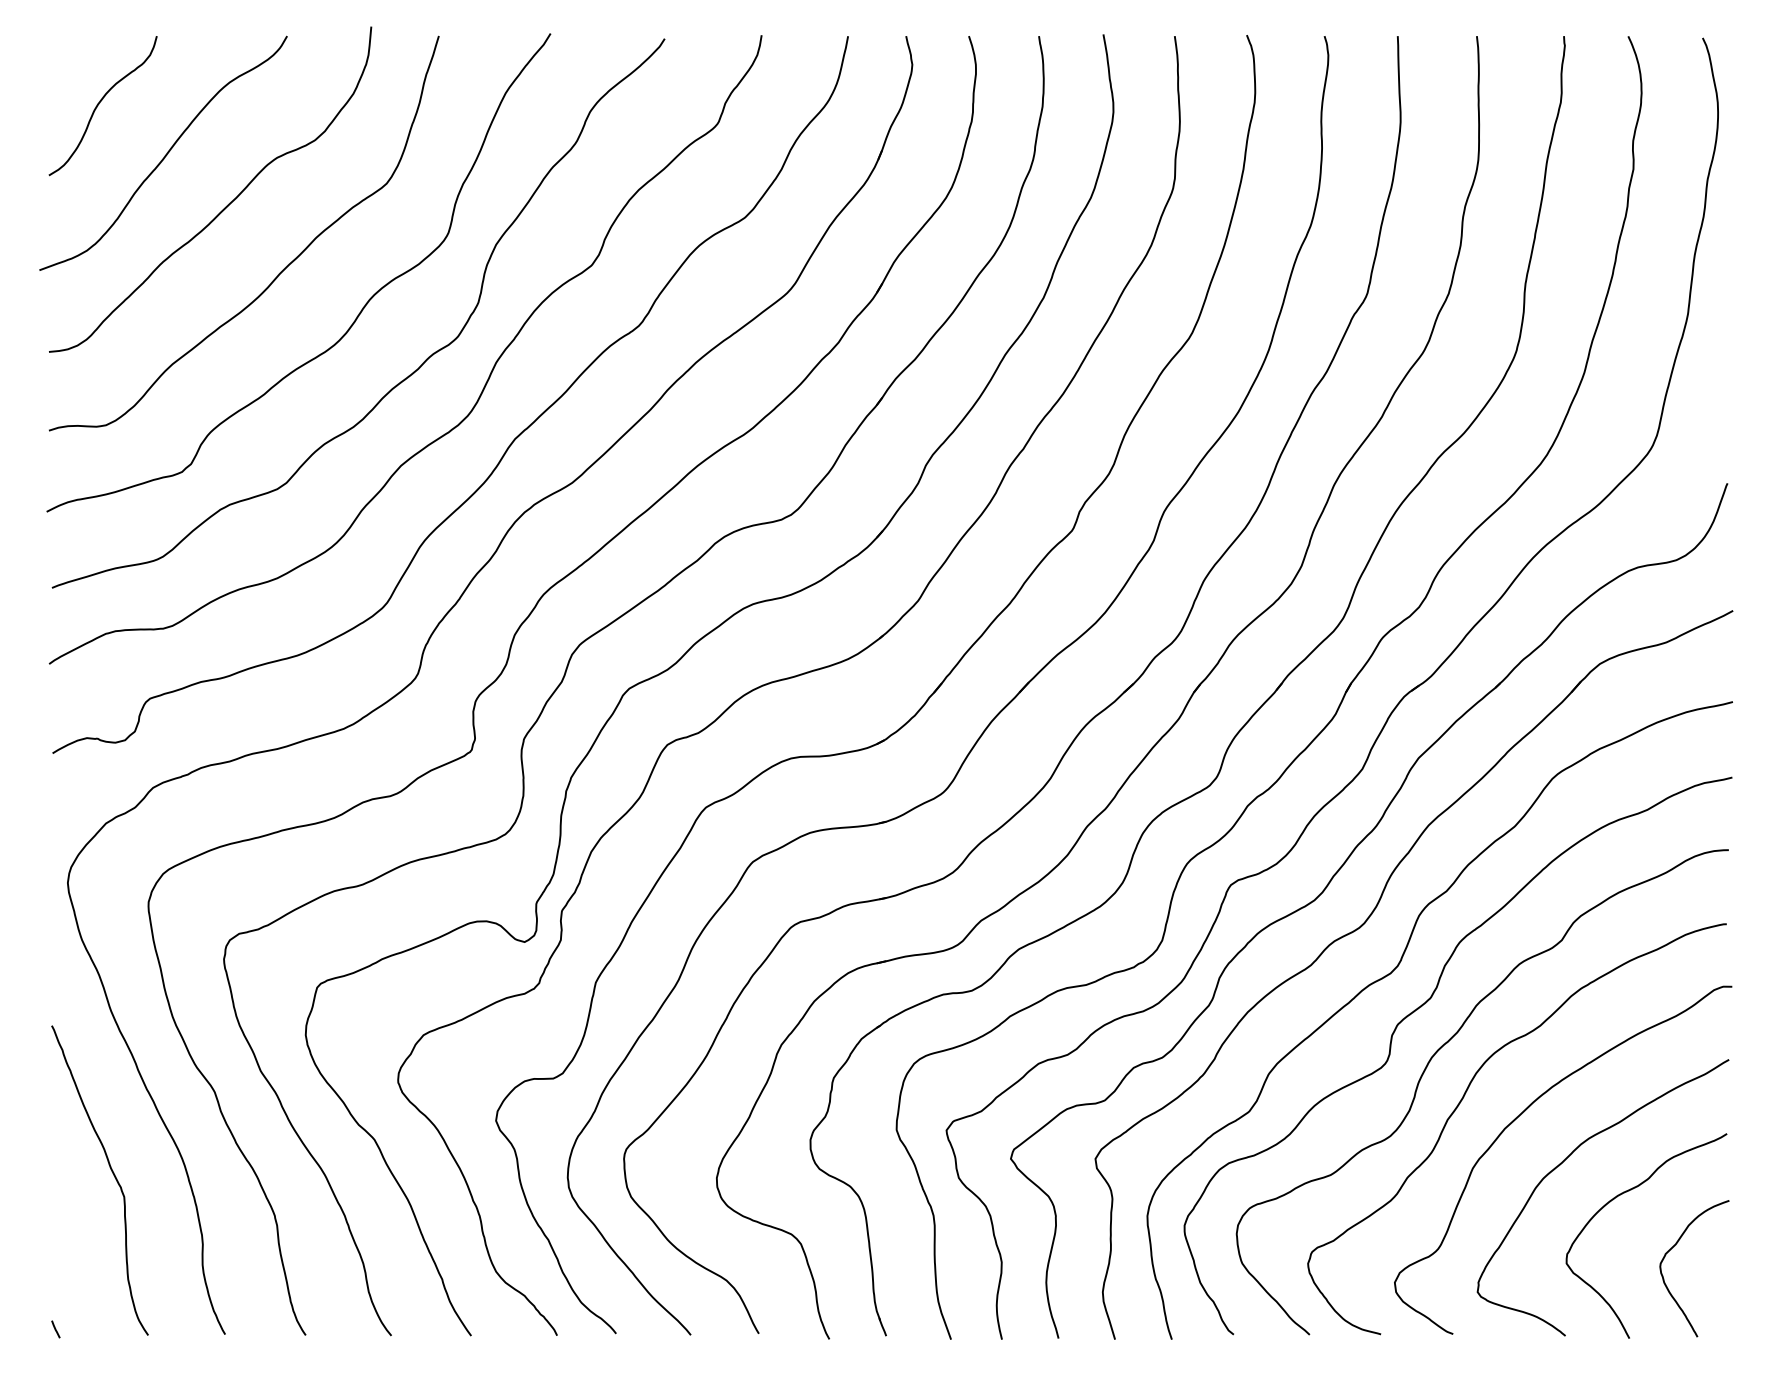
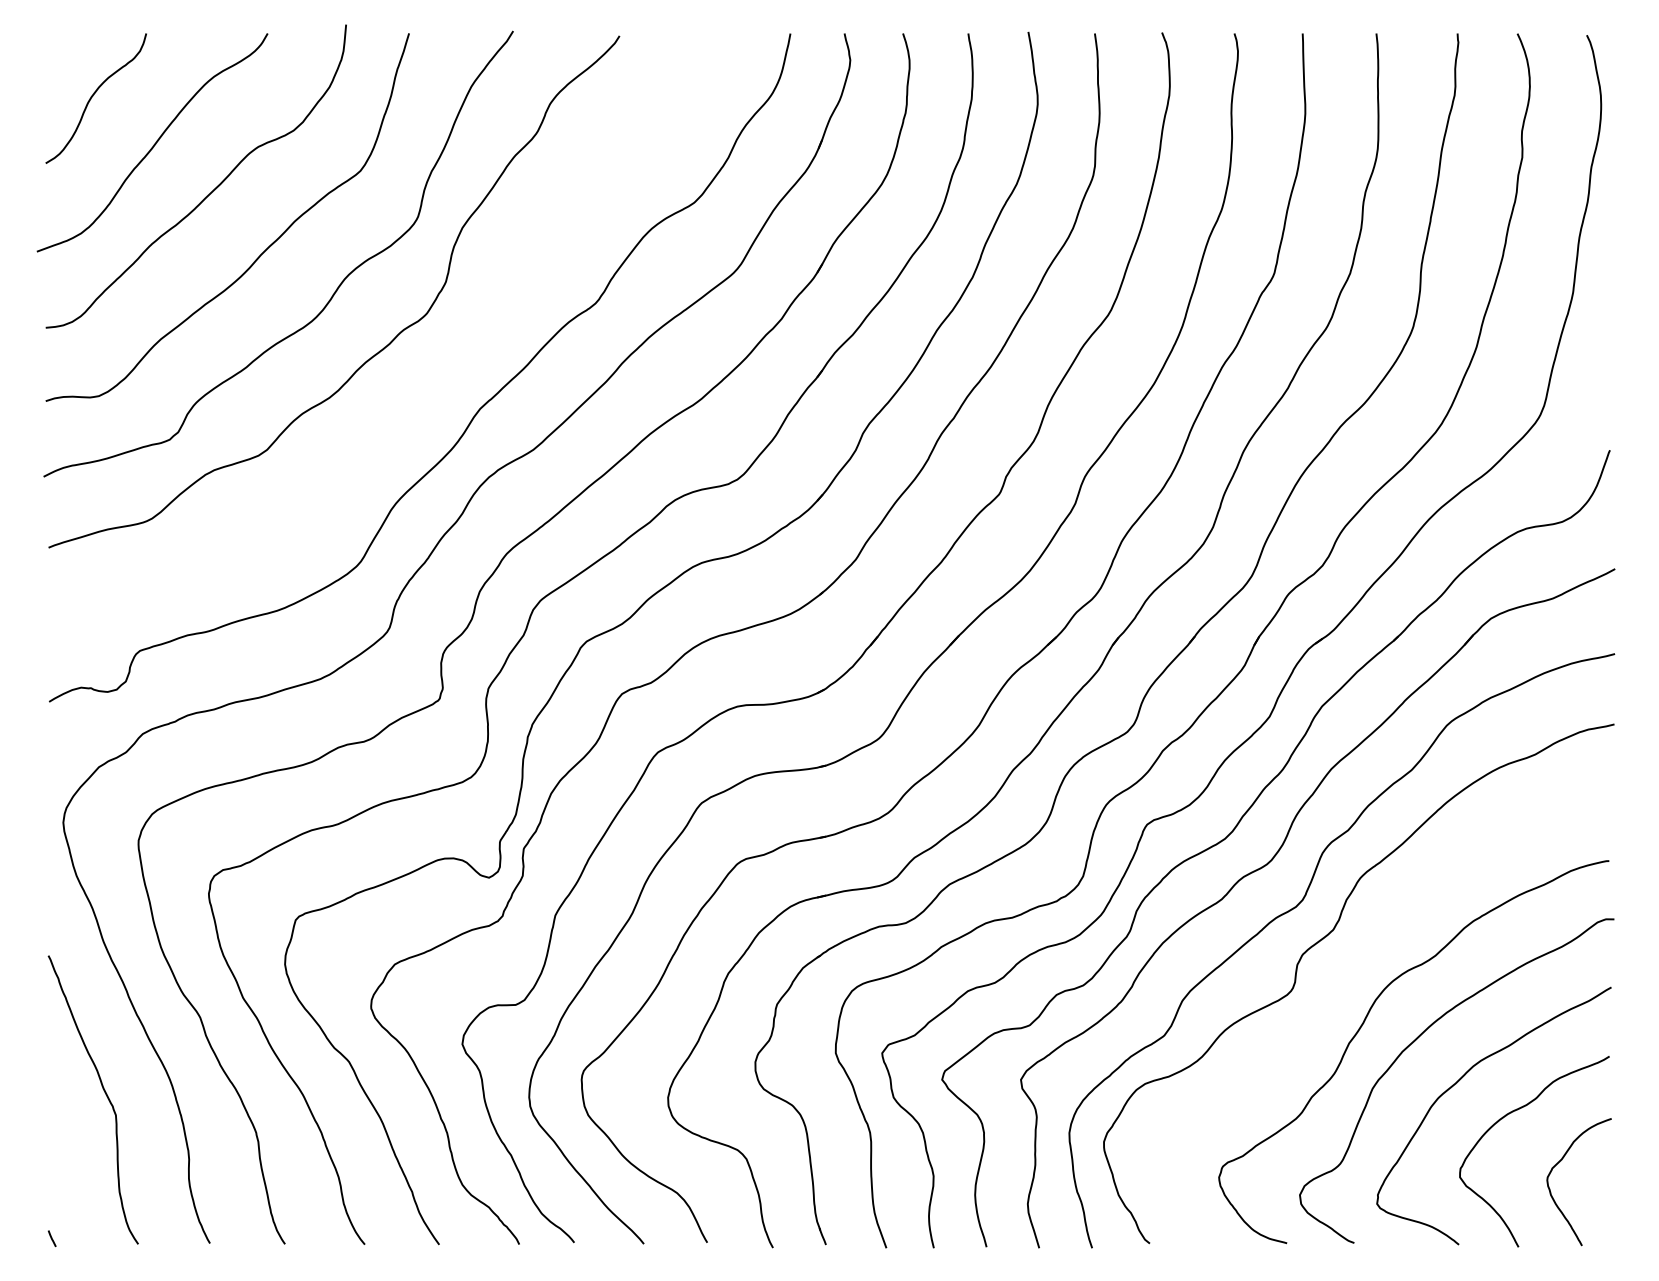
curve: (482, 389) -> (449, 362), removed
curve: (1443, 1046) -> (1345, 975), removed

